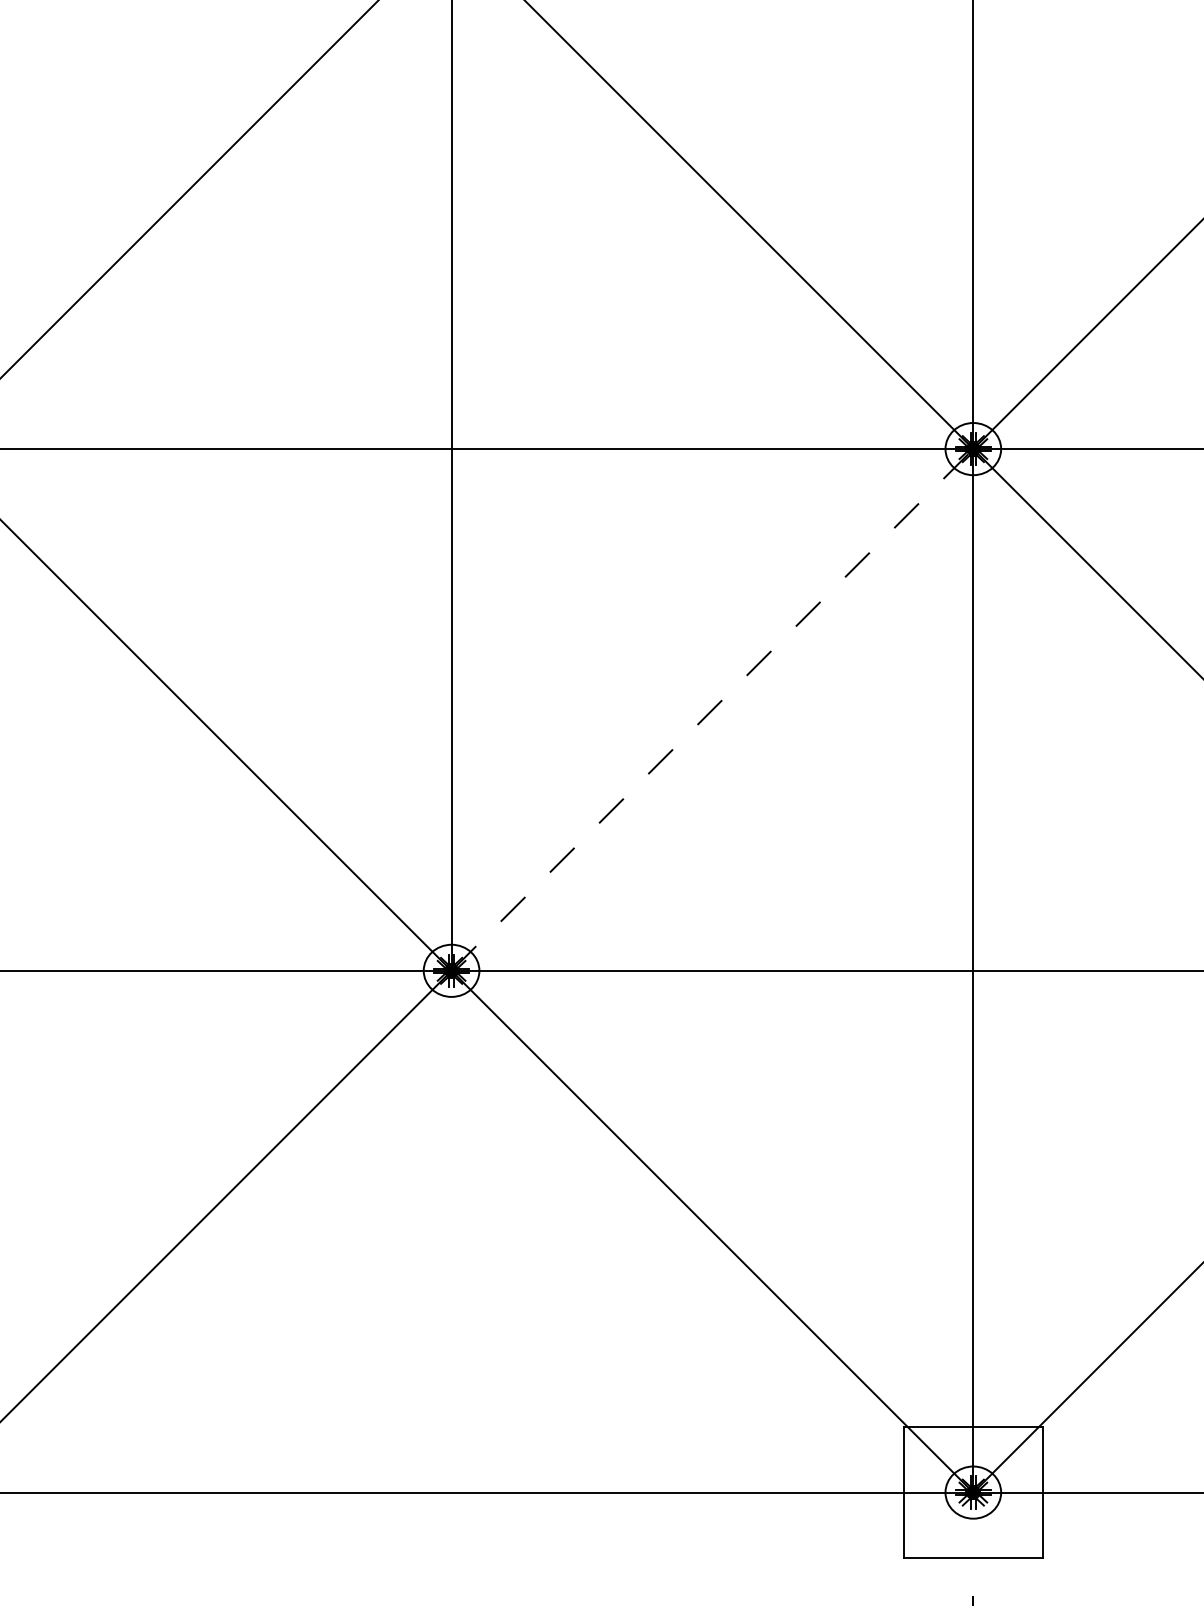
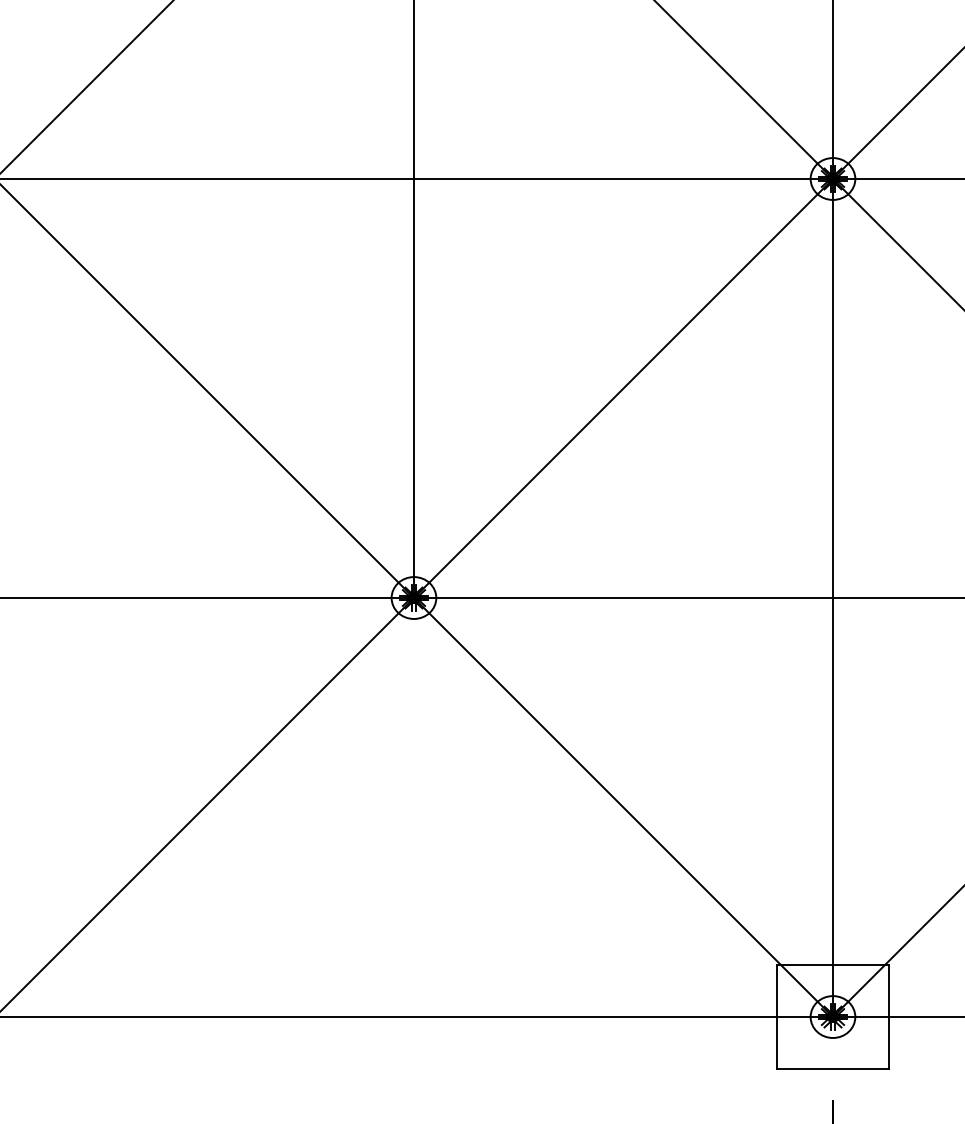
line: (712, 709) -> (623, 388), dashed -> solid

